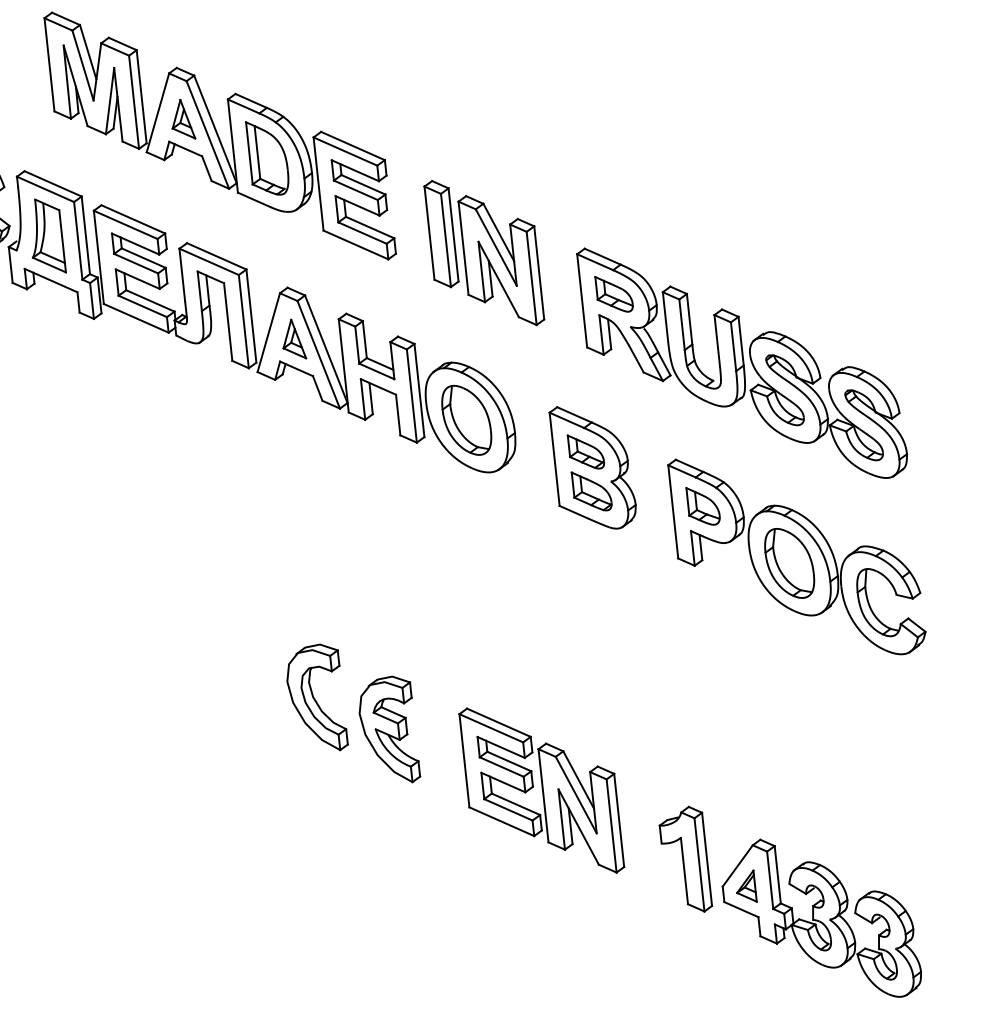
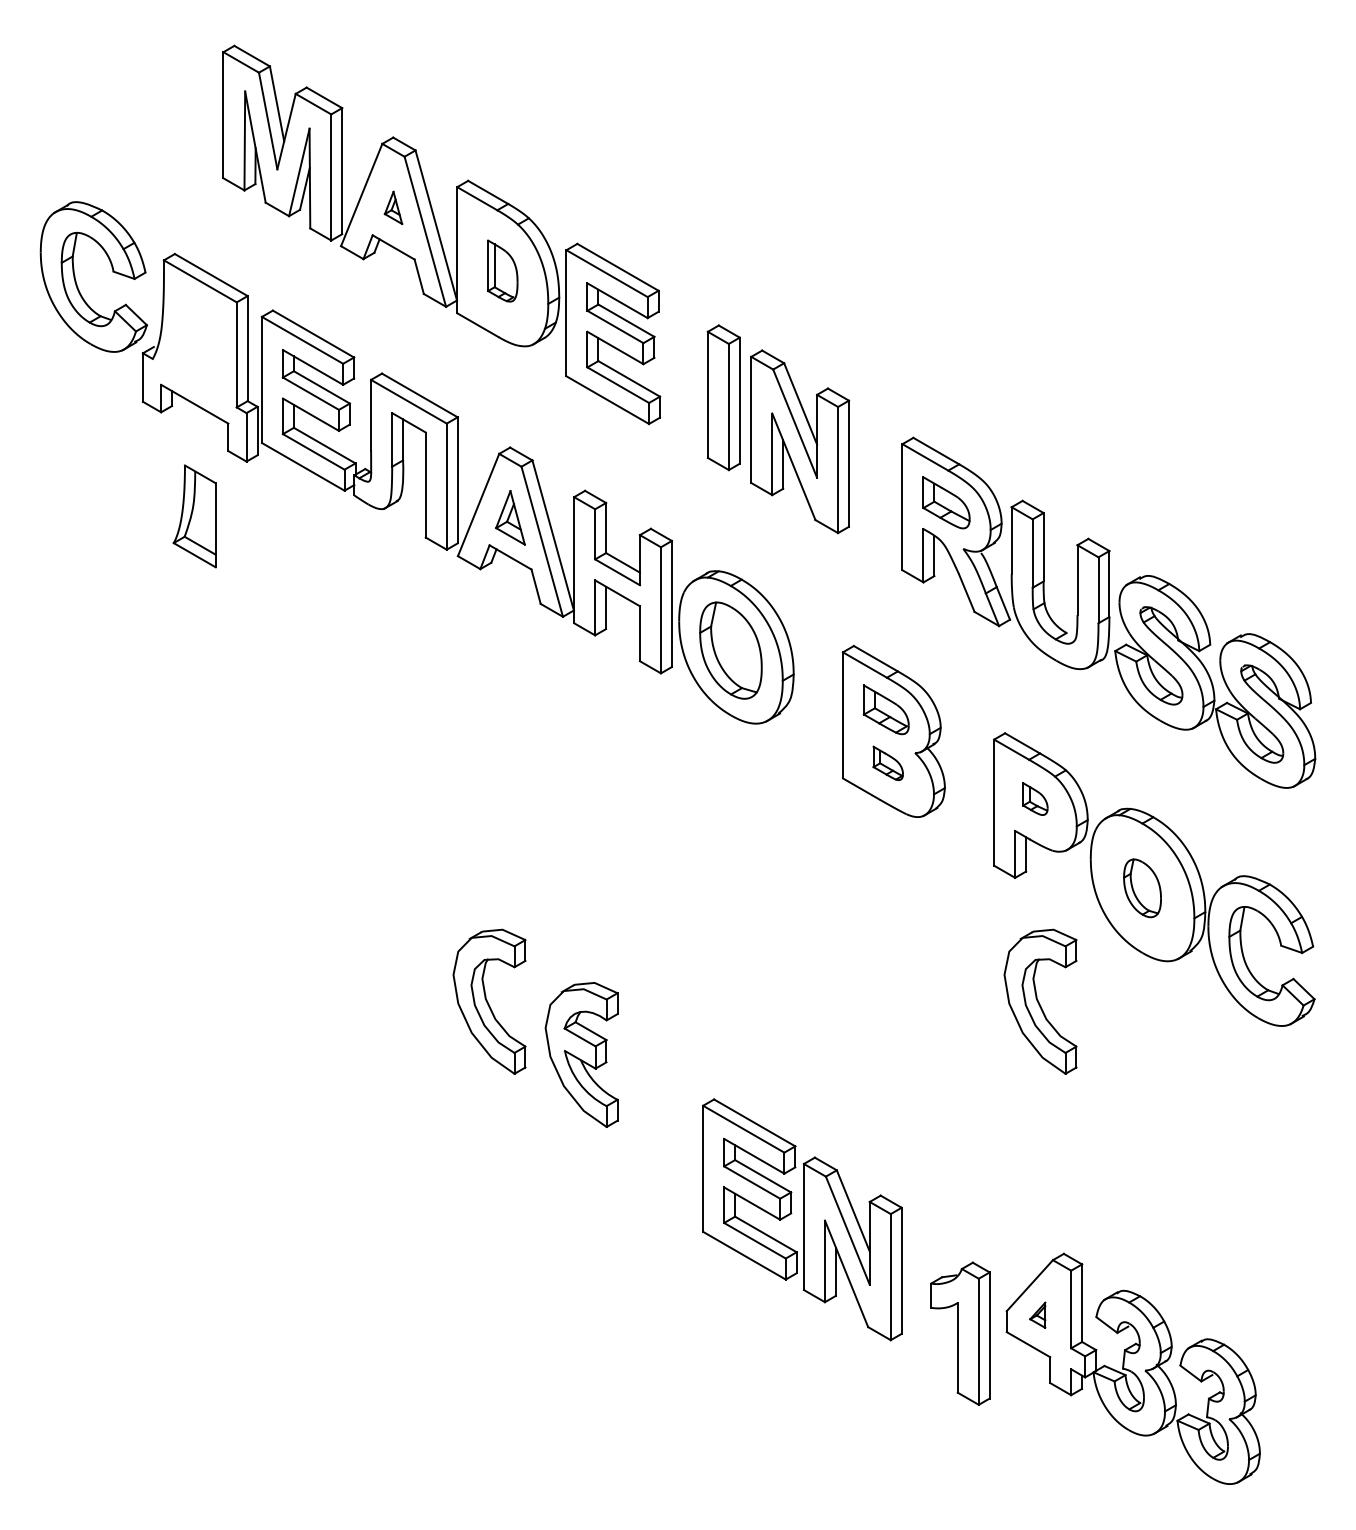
part: (182, 119) -> (393, 207), size x0.6
part: (267, 157) -> (502, 270), size x0.6
part: (46, 236) -> (194, 516), moved
part: (591, 491) -> (887, 763), size x0.6
part: (703, 505) -> (1035, 798), size x0.6
part: (789, 563) -> (1142, 888), size x0.6
part: (723, 655) -> (1040, 1001), added
part: (541, 790) -> (802, 1219), moved
part: (685, 860) -> (960, 1333), moved
part: (745, 887) -> (1037, 1315), size x0.6

